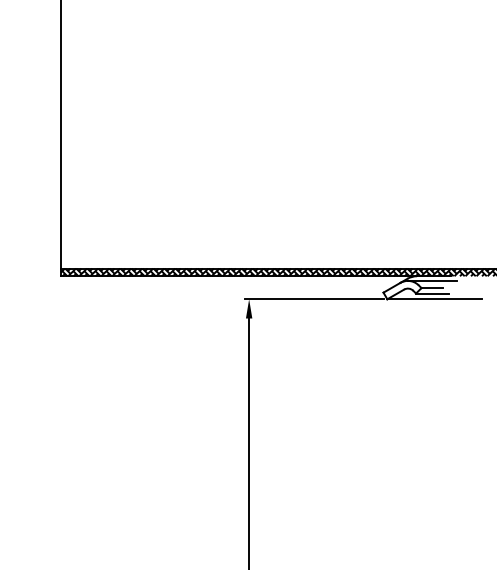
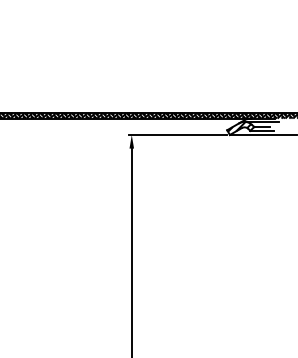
hatch: (400, 287) -> (239, 126), added

